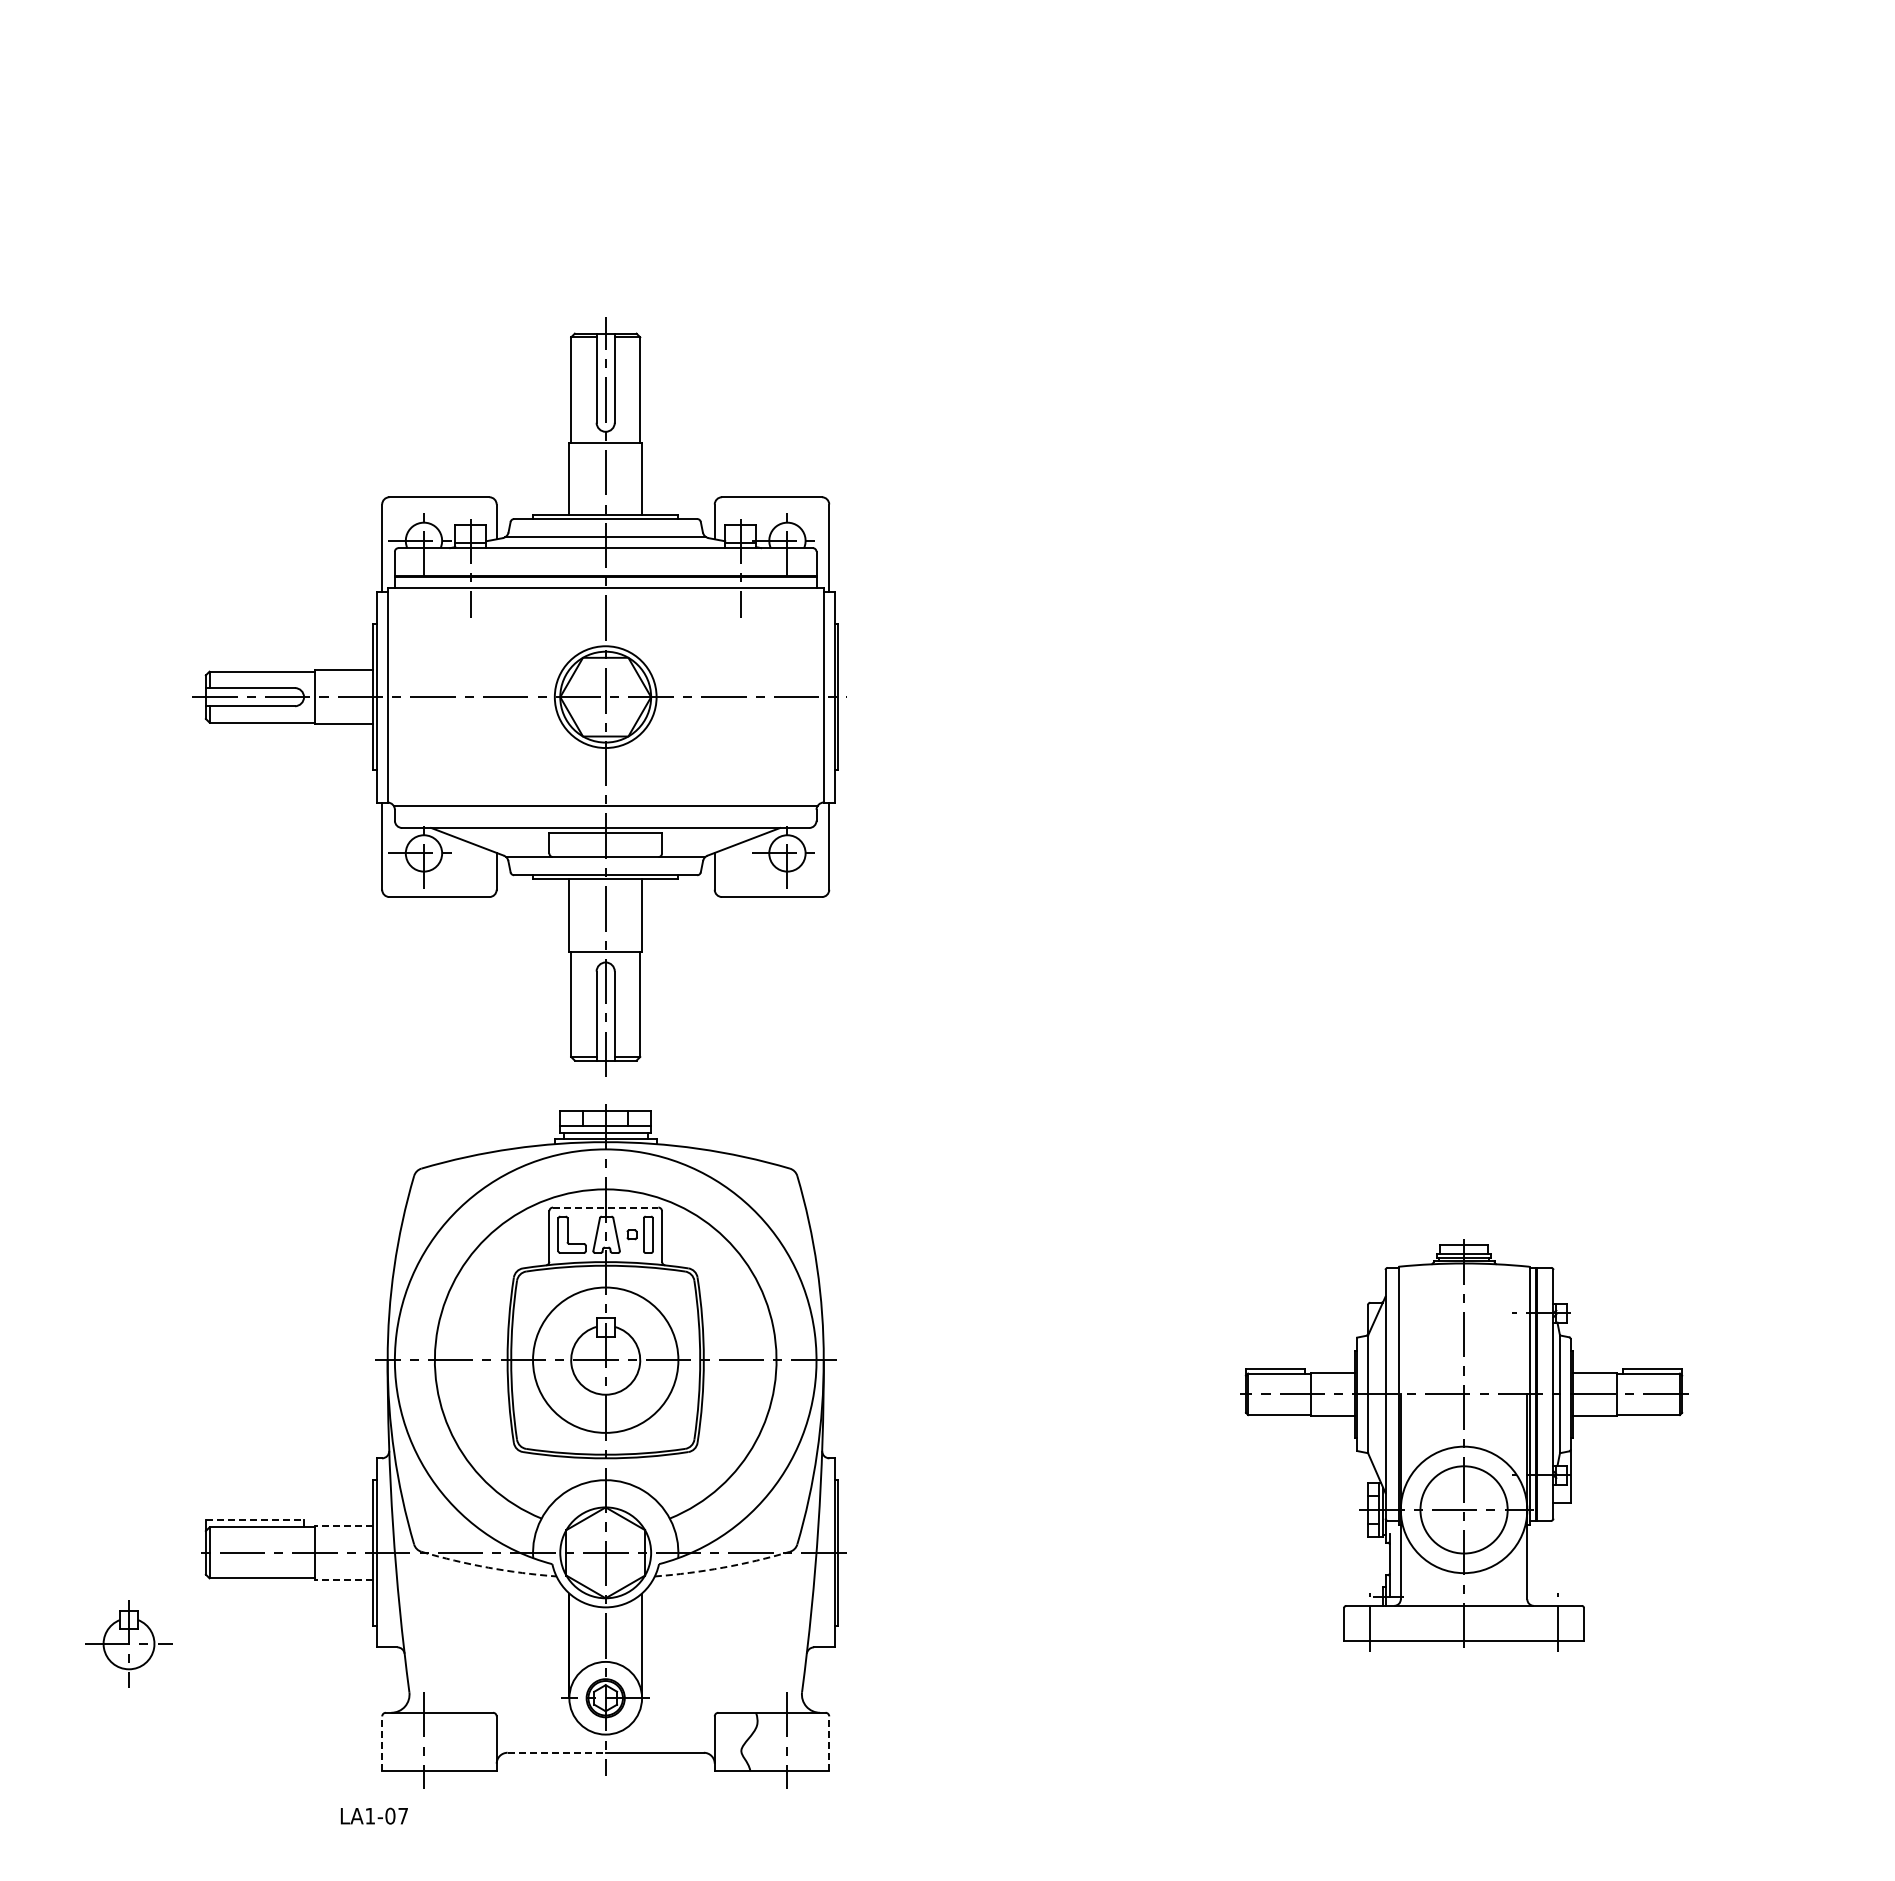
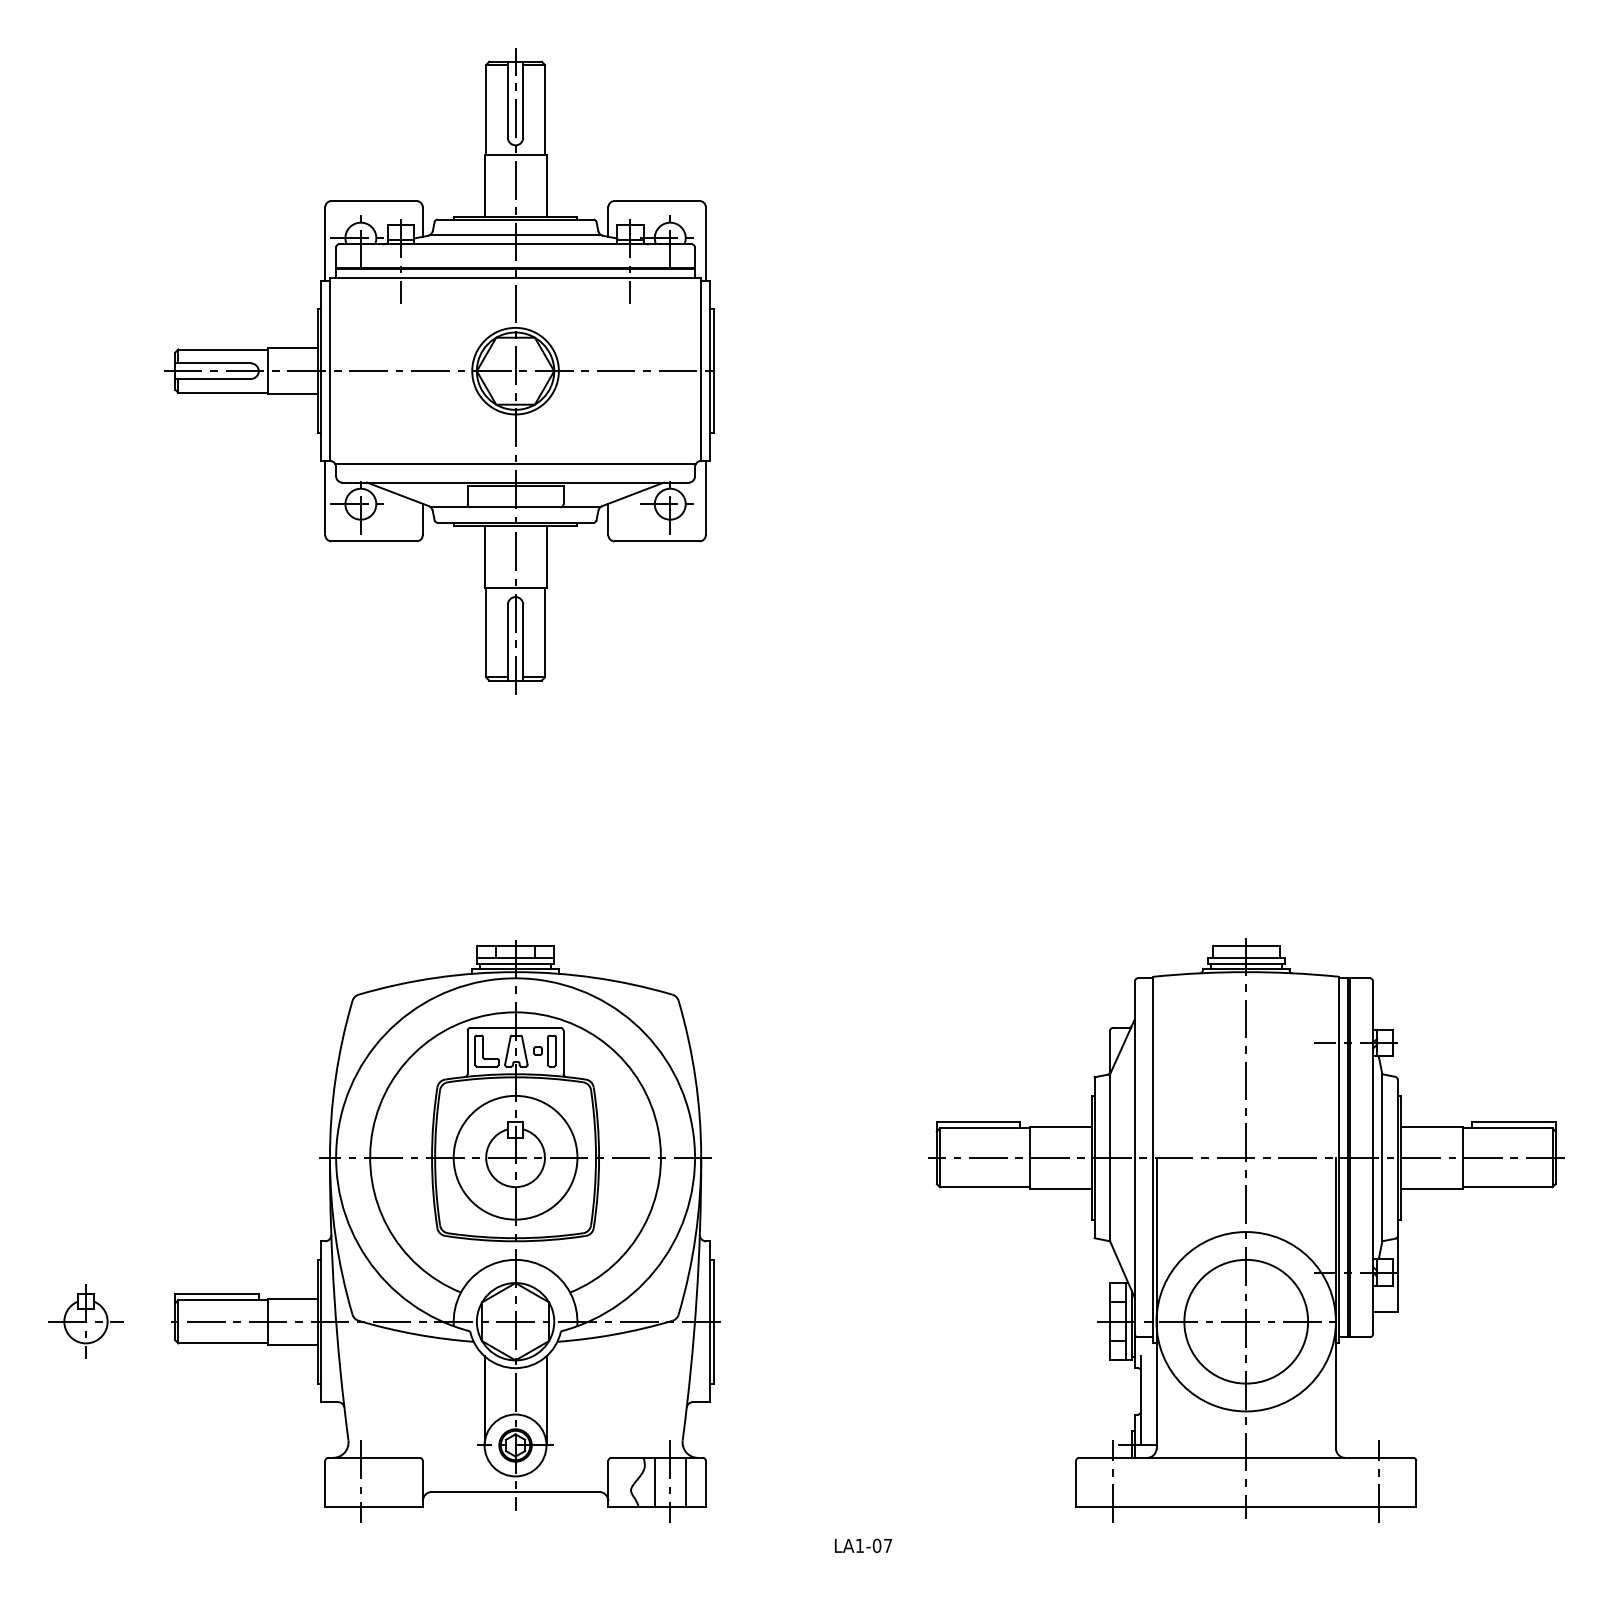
part: (519, 696) -> (442, 370), moved
line: (605, 1207) -> (515, 1027), dashed -> solid
part: (1463, 1445) -> (1245, 1230), size x1.67
line: (255, 1520) -> (217, 1294), dashed -> solid
line: (343, 1525) -> (292, 1298), dashed -> solid
arc: (488, 1567) -> (415, 1334), dashed -> solid
arc: (723, 1567) -> (615, 1334), dashed -> solid
line: (343, 1580) -> (292, 1345), dashed -> solid
part: (128, 1643) -> (85, 1321), moved
line: (769, 1741) -> (654, 1482), added
line: (805, 1741) -> (685, 1482), added
line: (382, 1743) -> (325, 1484), dashed -> solid
line: (829, 1743) -> (706, 1484), dashed -> solid
line: (557, 1752) -> (474, 1491), dashed -> solid
text: (373, 1815) -> (862, 1545), moved

